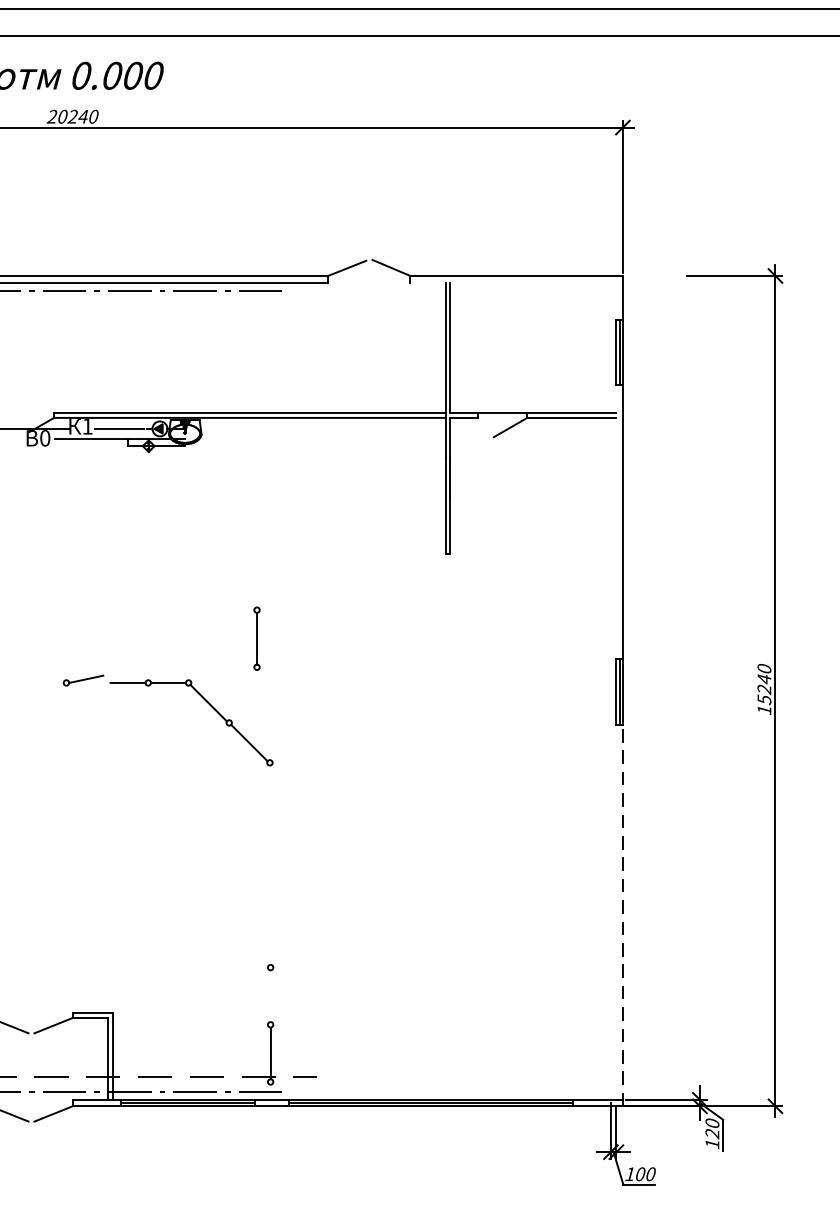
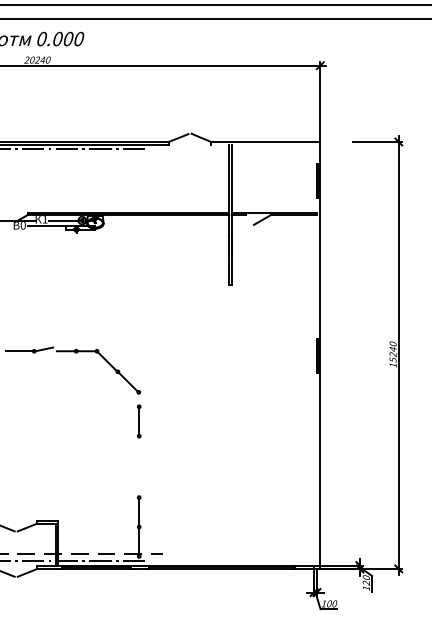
part: (257, 638) -> (139, 421), moved
line: (37, 683) -> (19, 351), added
line: (623, 914) -> (320, 470), dashed -> solid
line: (271, 996) -> (139, 512), added

